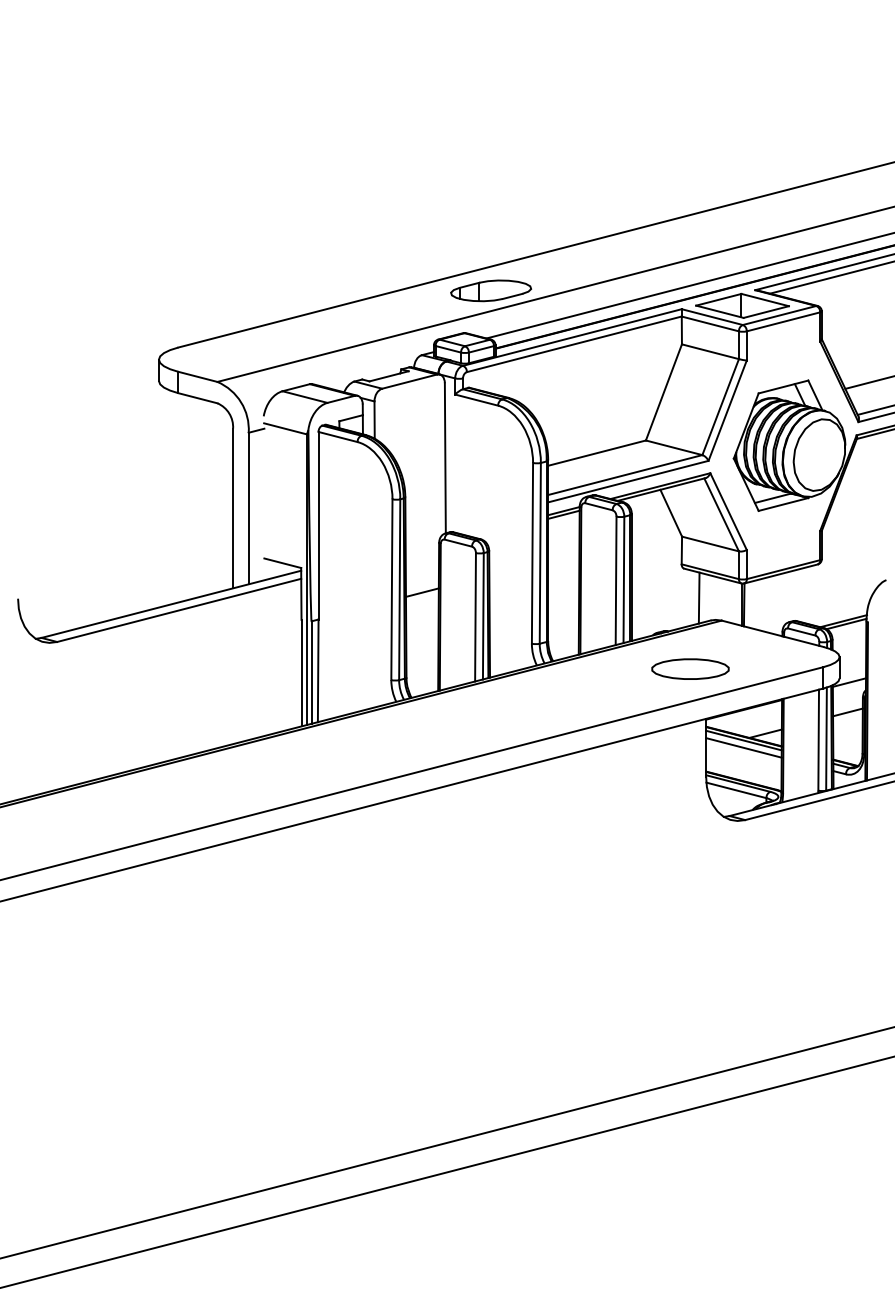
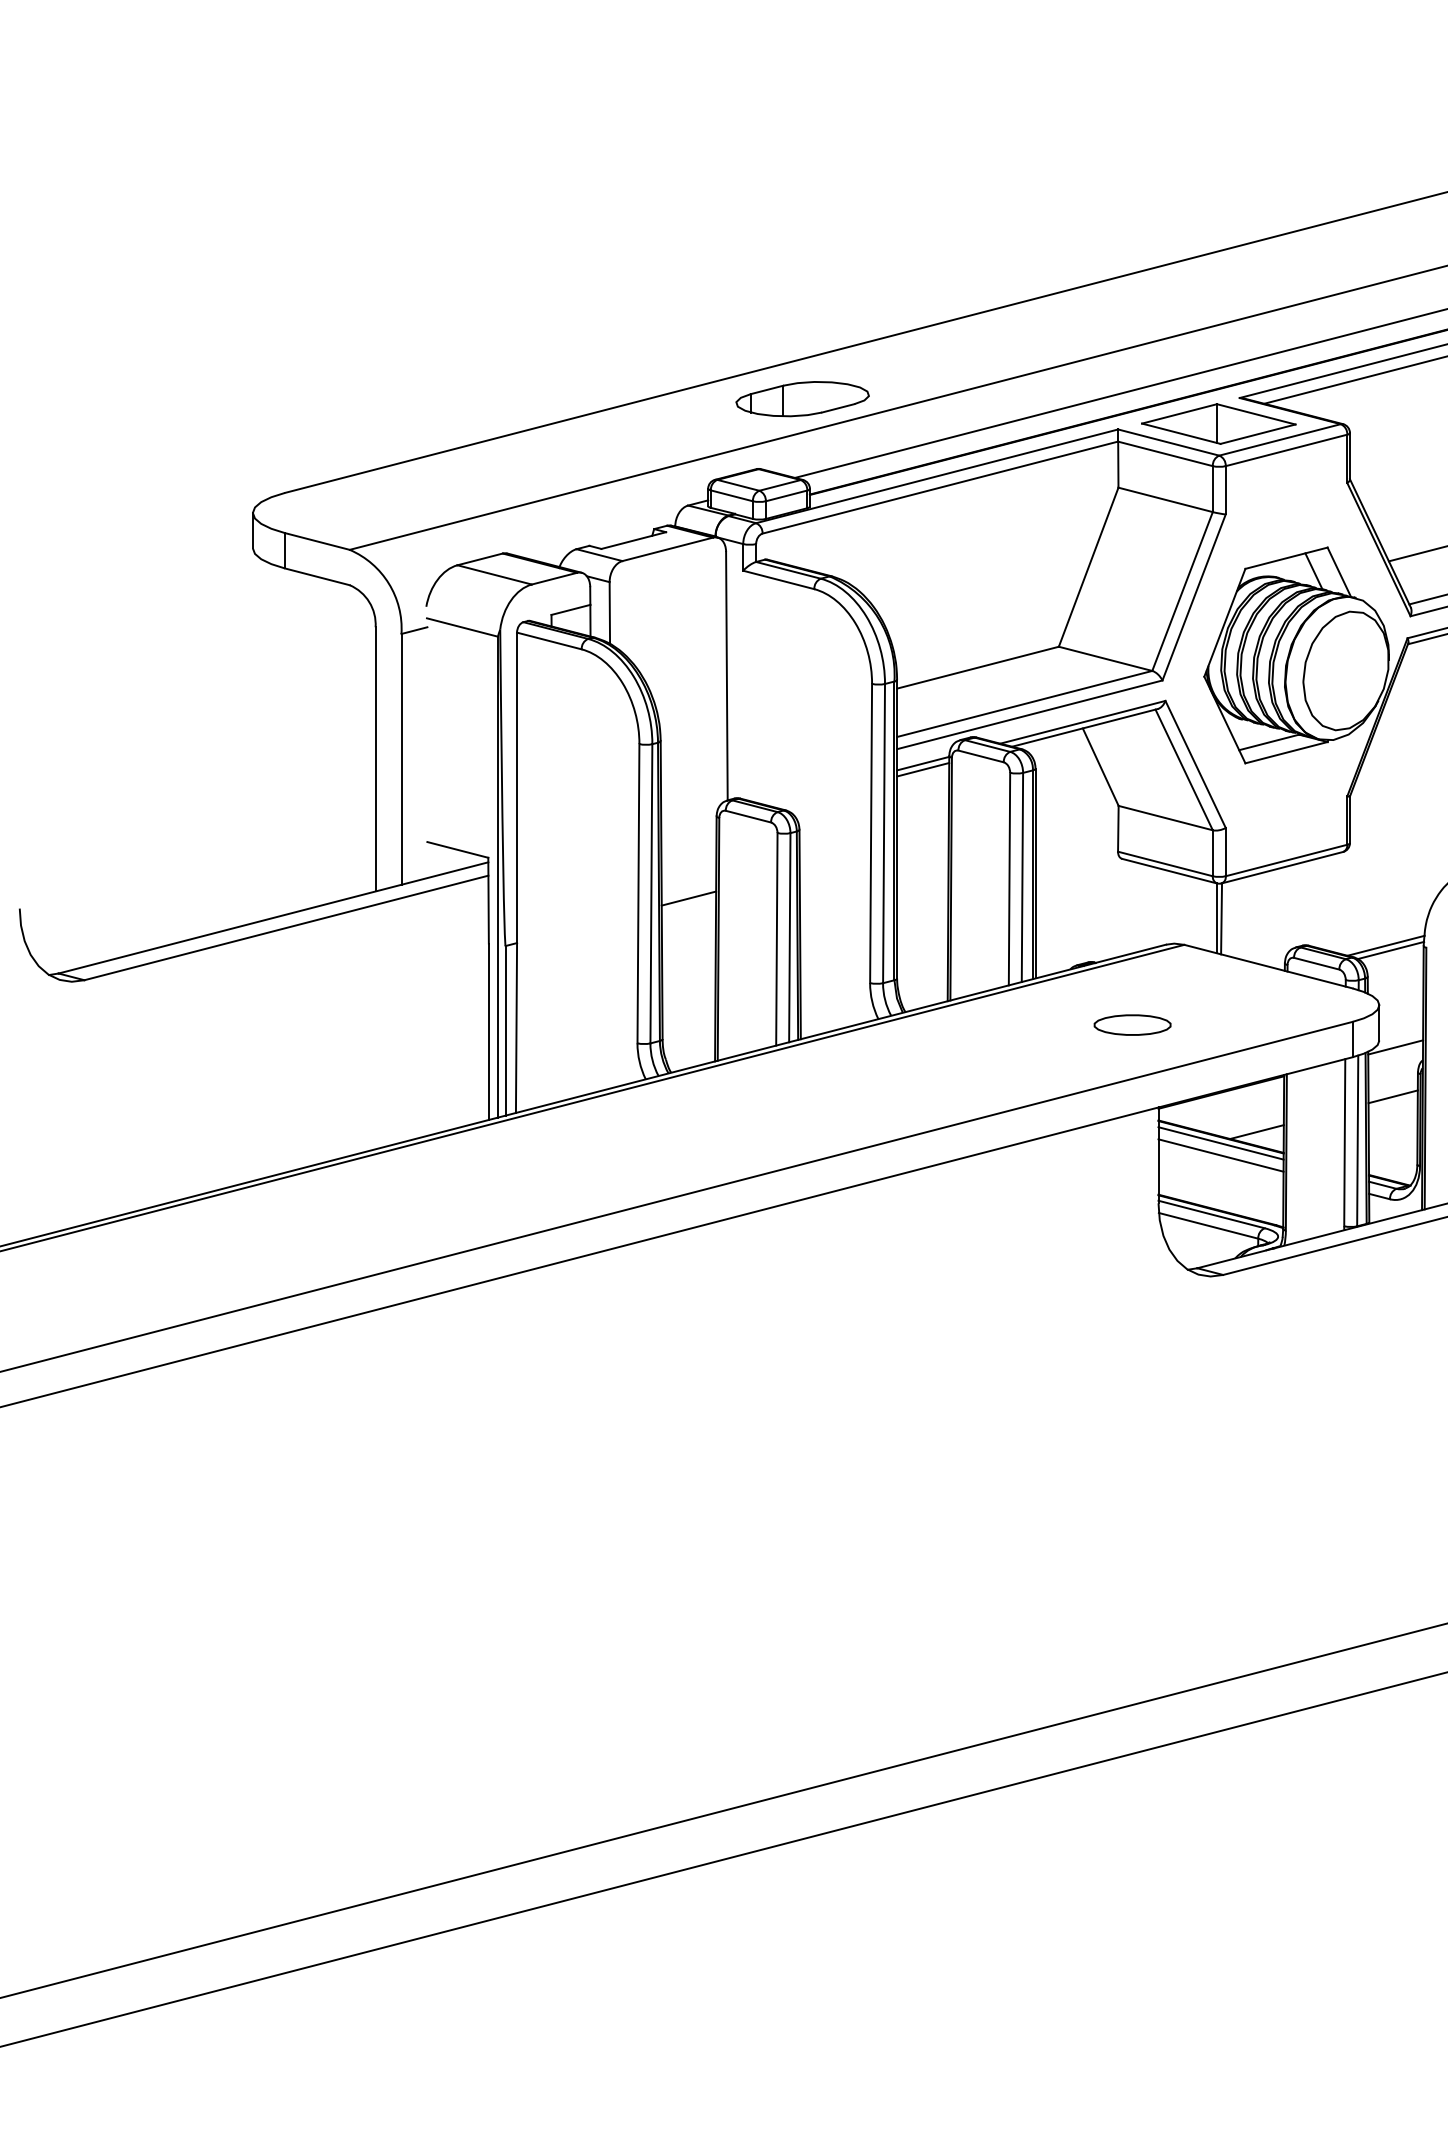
line: (698, 597) -> (1145, 906), removed
part: (690, 668) -> (1132, 1024), size x0.6

